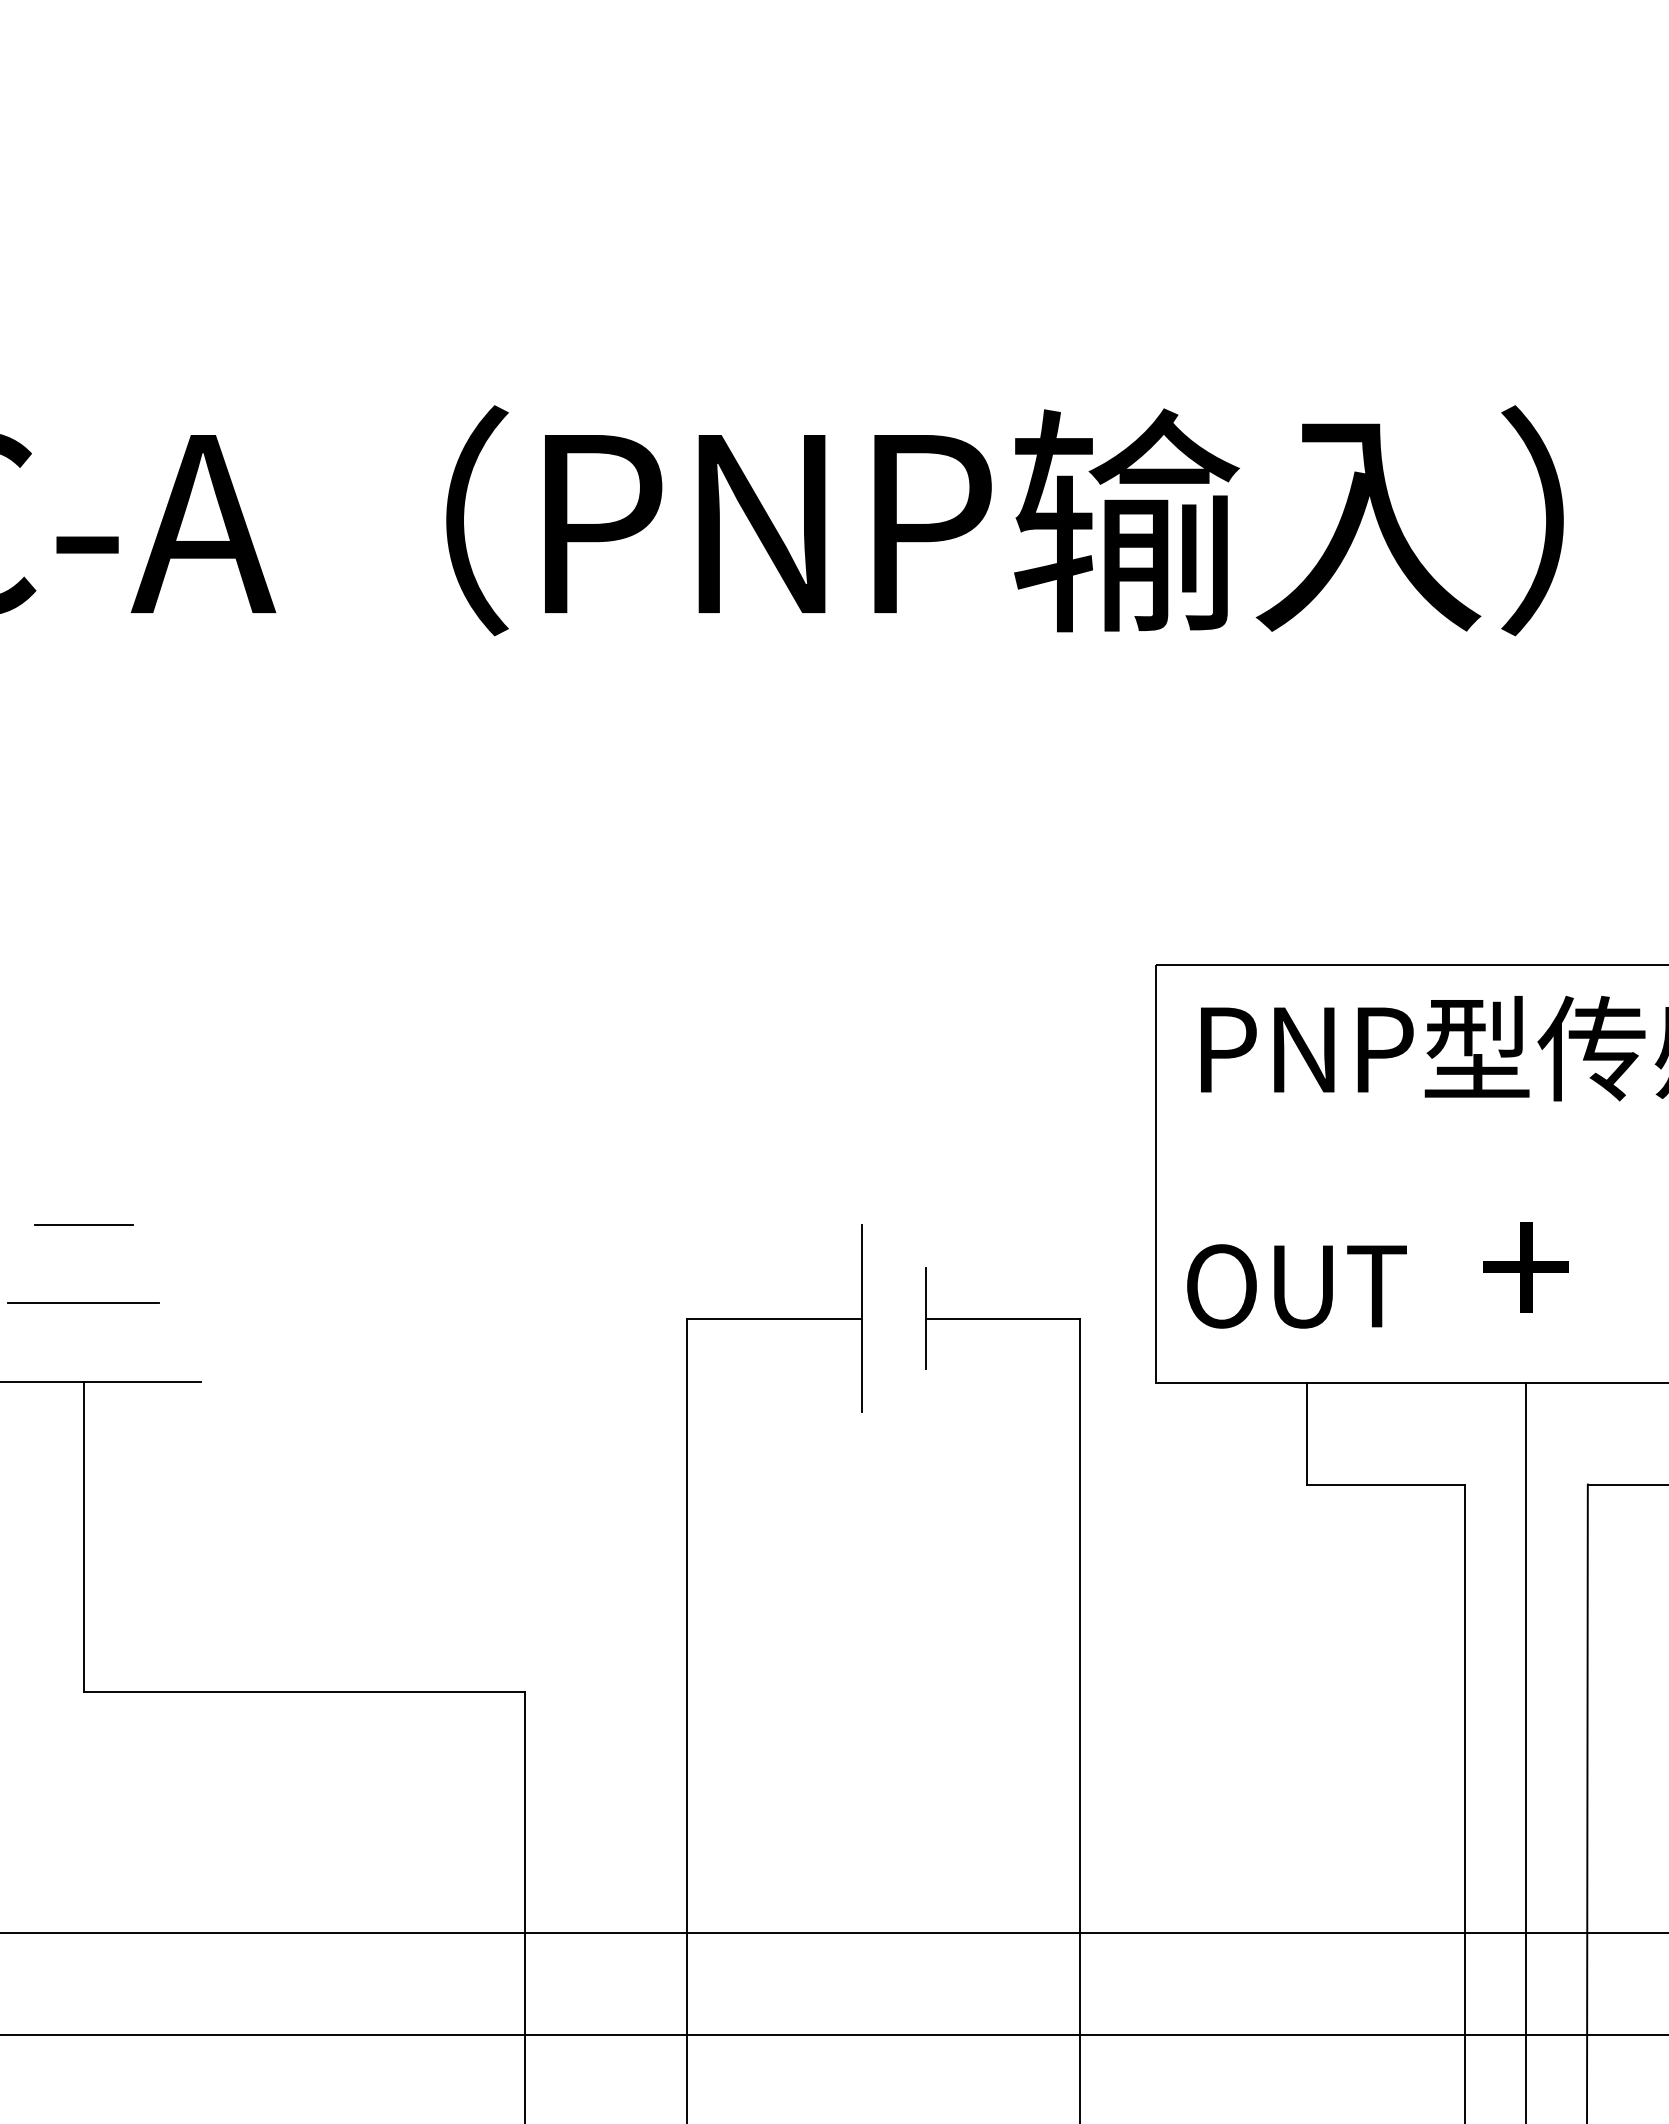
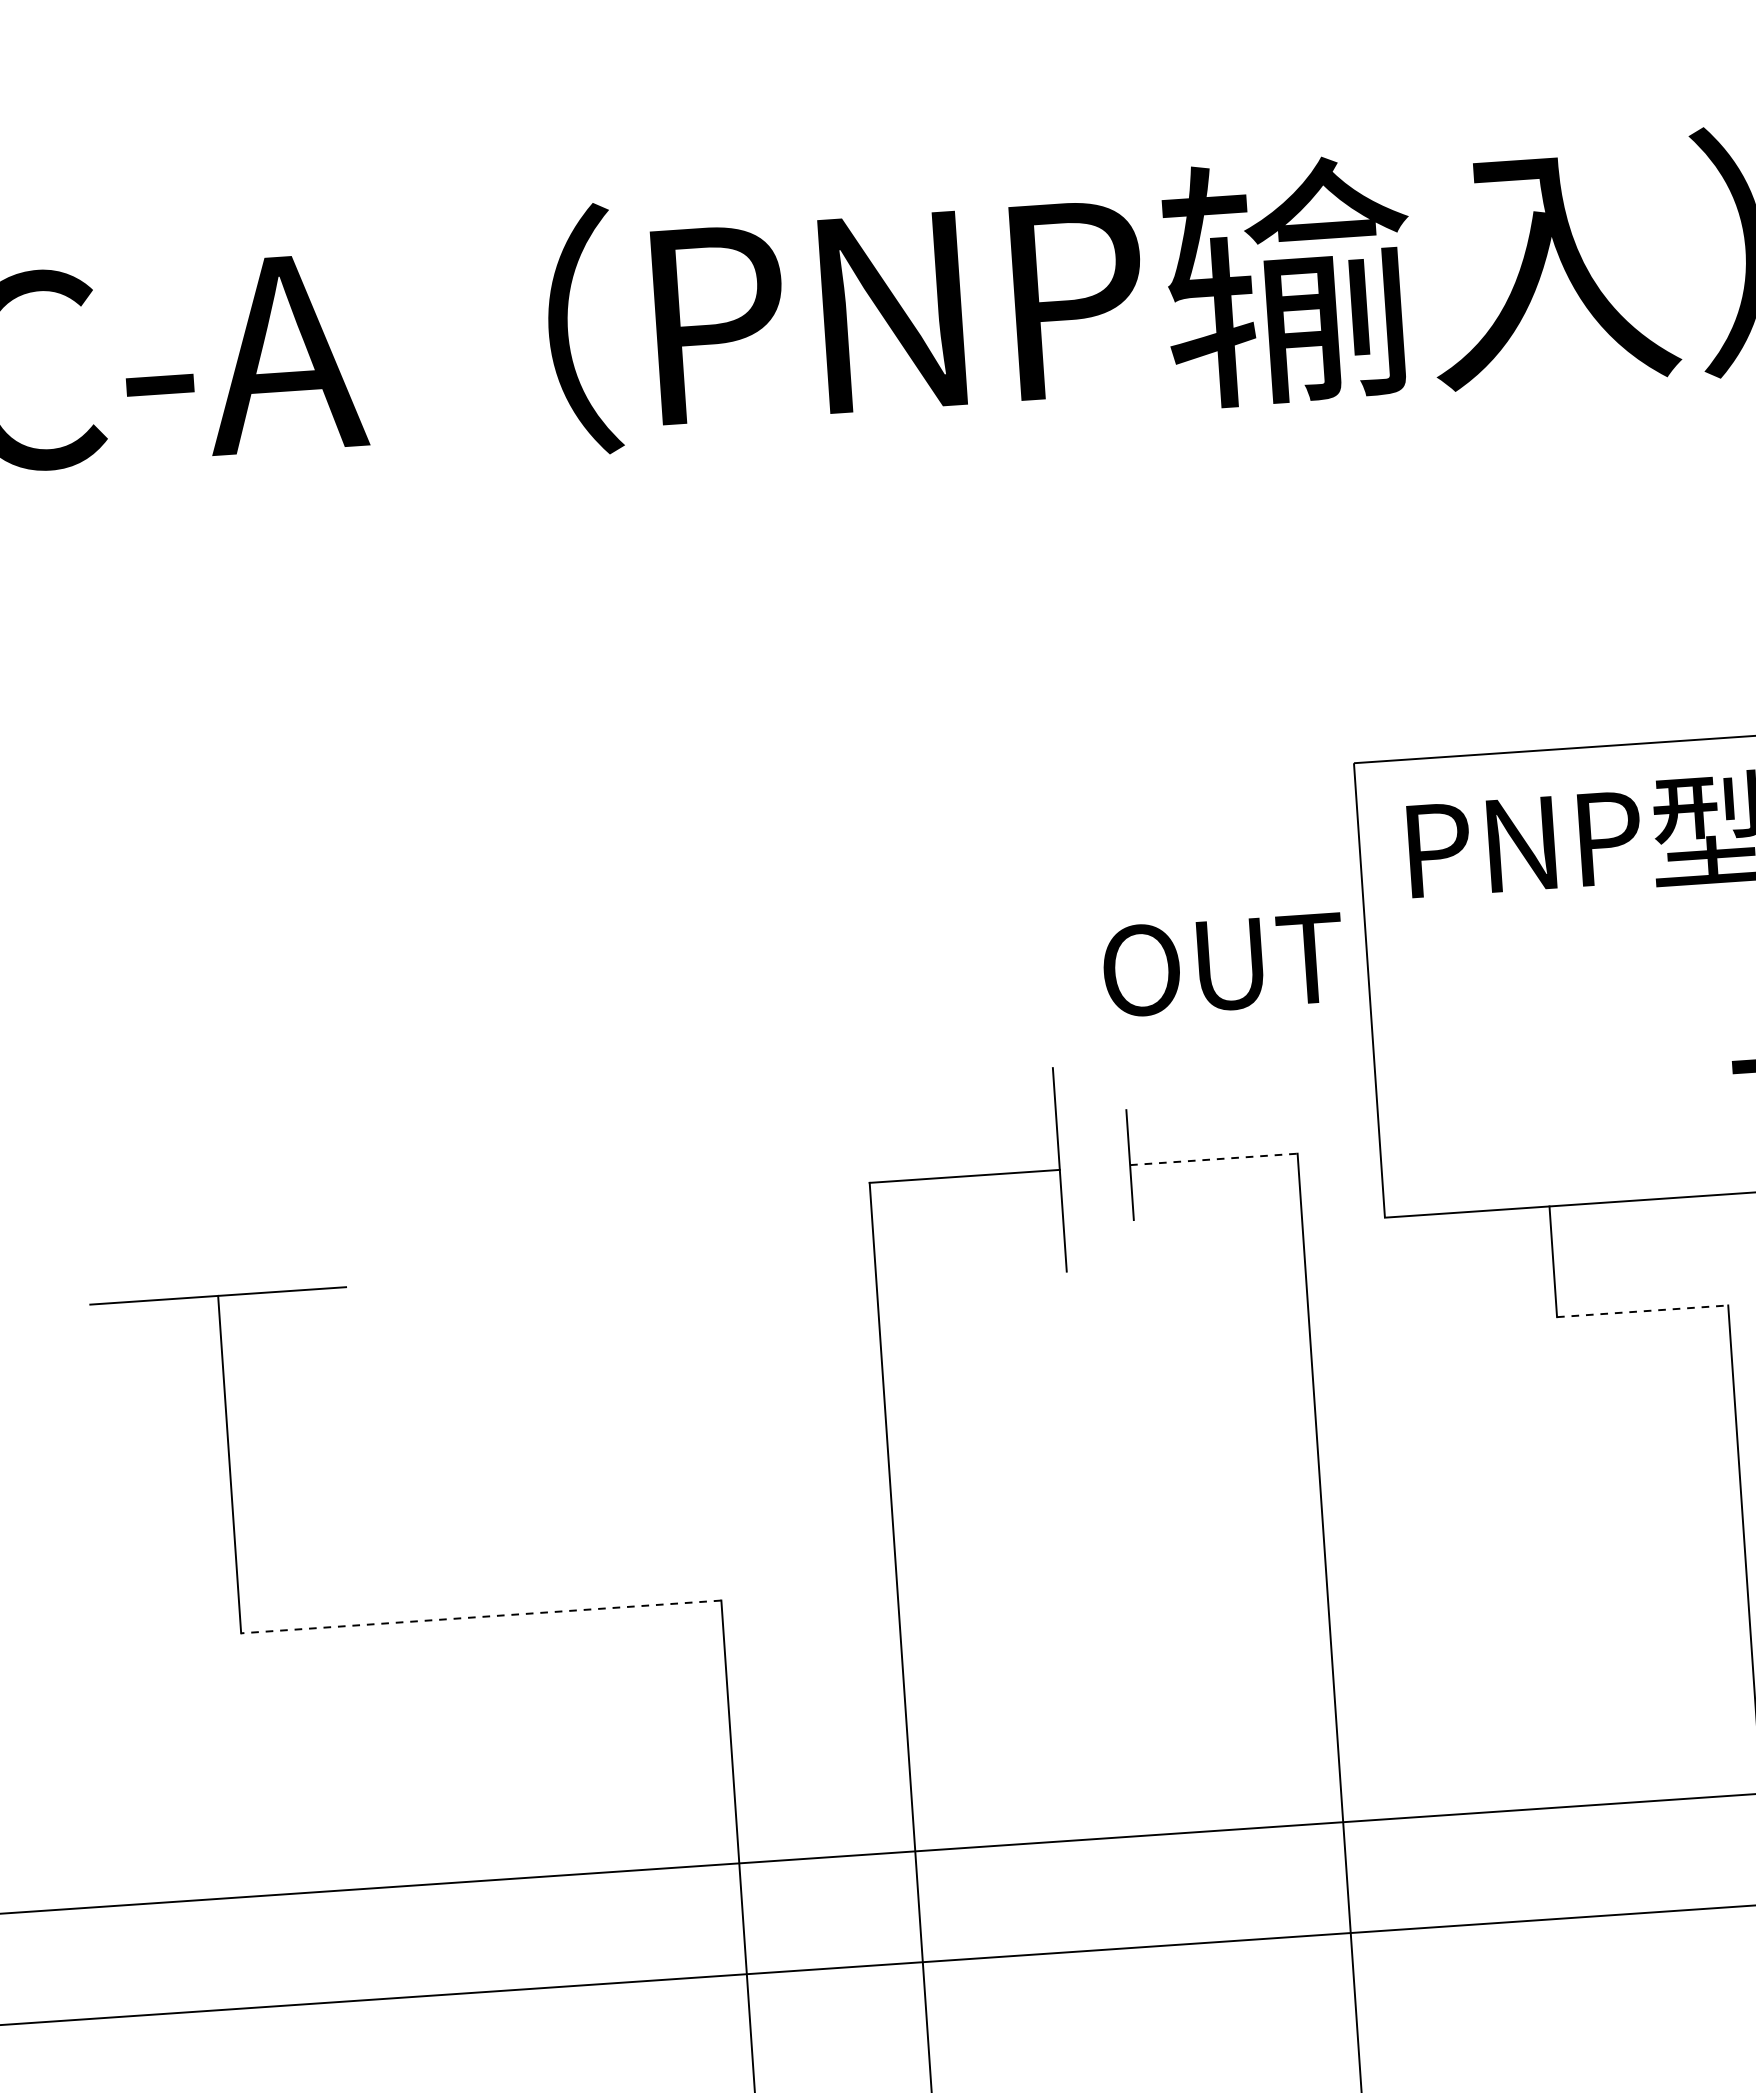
line: (83, 1224) -> (206, 1124), removed
text: (1296, 1286) -> (1222, 964), moved
line: (83, 1303) -> (212, 1210), removed
line: (1003, 1318) -> (1214, 1158), solid -> dashed
line: (1385, 1484) -> (1642, 1311), solid -> dashed
line: (304, 1691) -> (481, 1616), solid -> dashed

